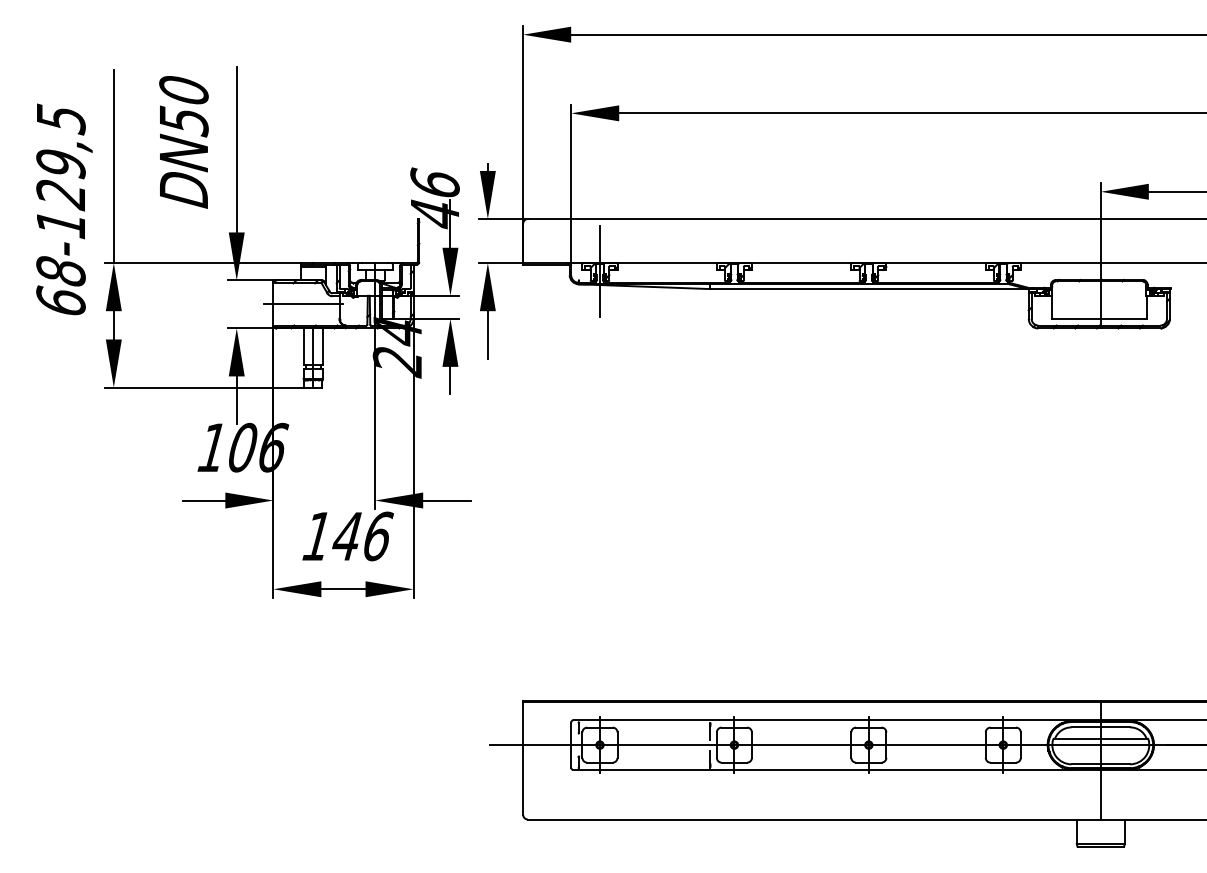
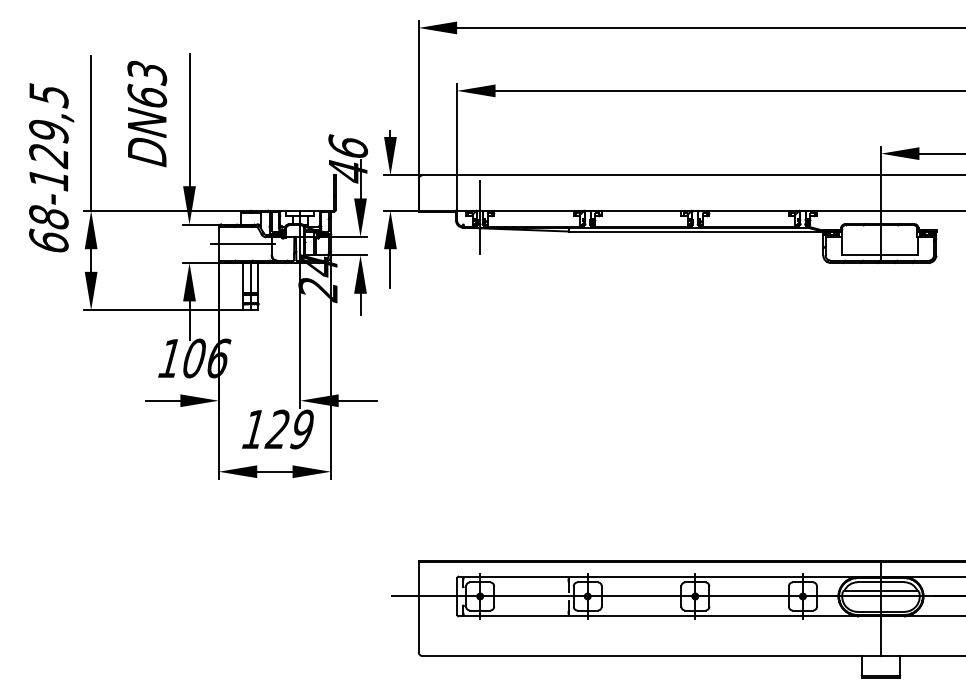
text: (184, 106) -> (147, 85), DN50 -> DN63
text: (361, 536) -> (289, 429), 146 -> 129

